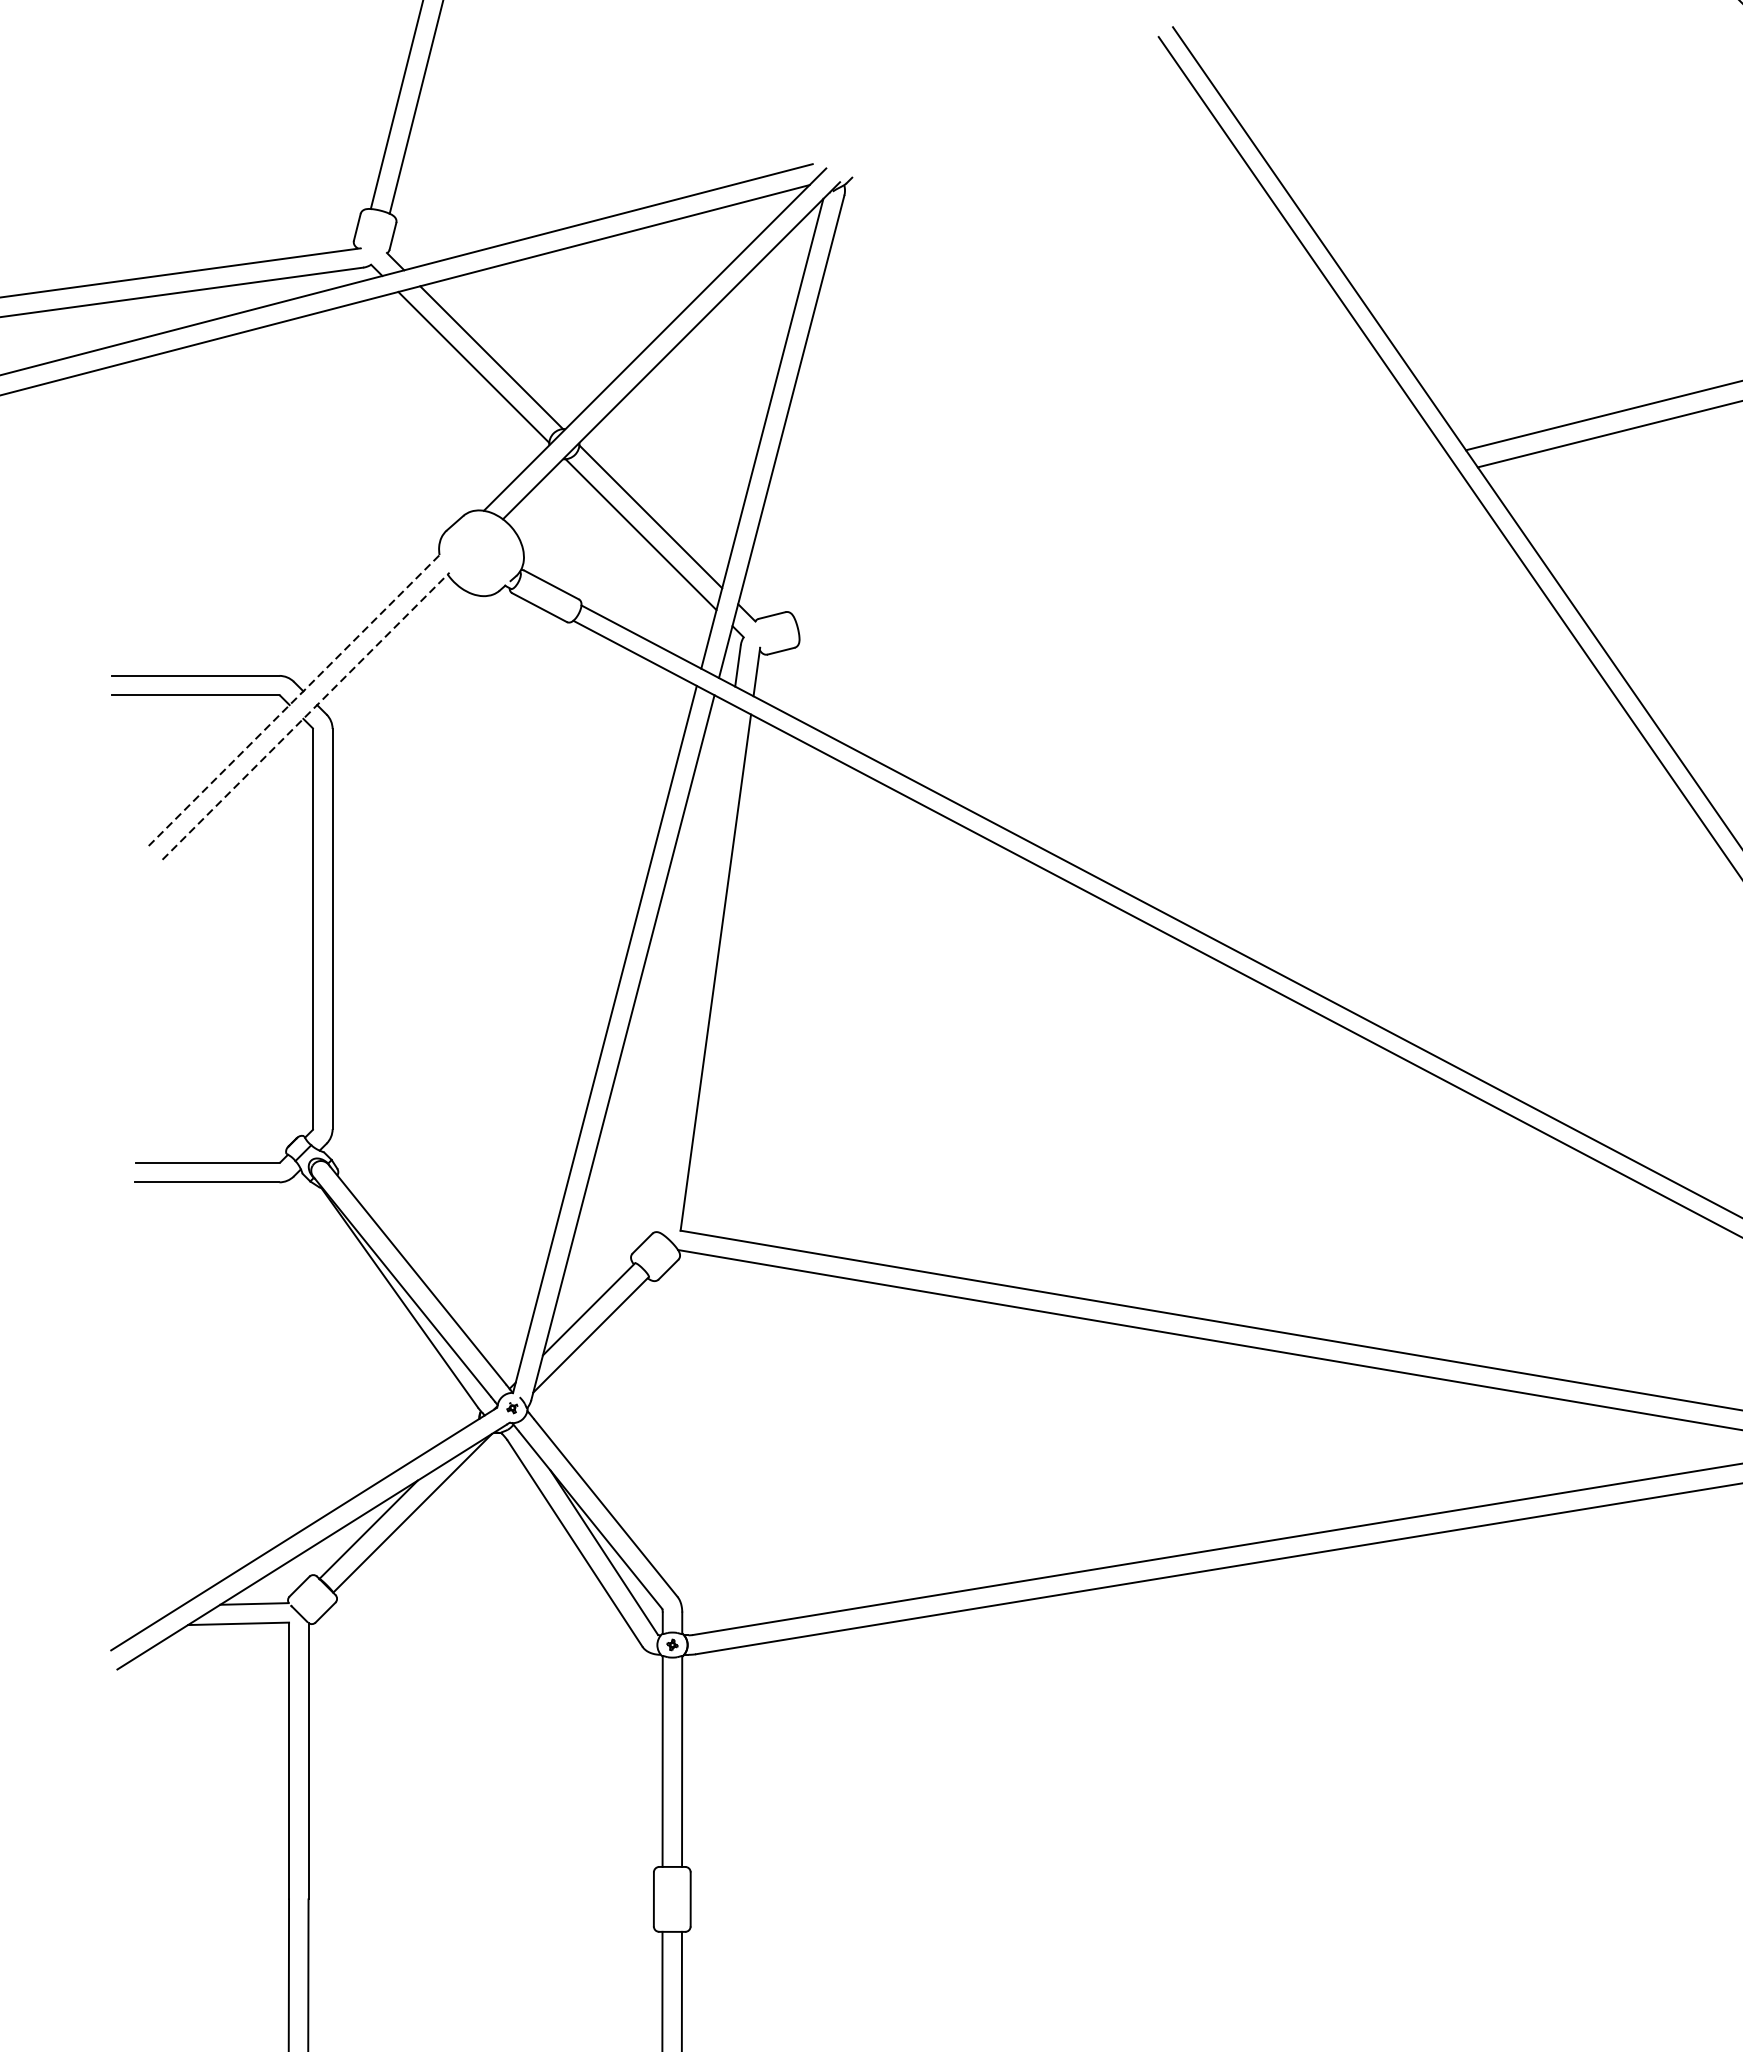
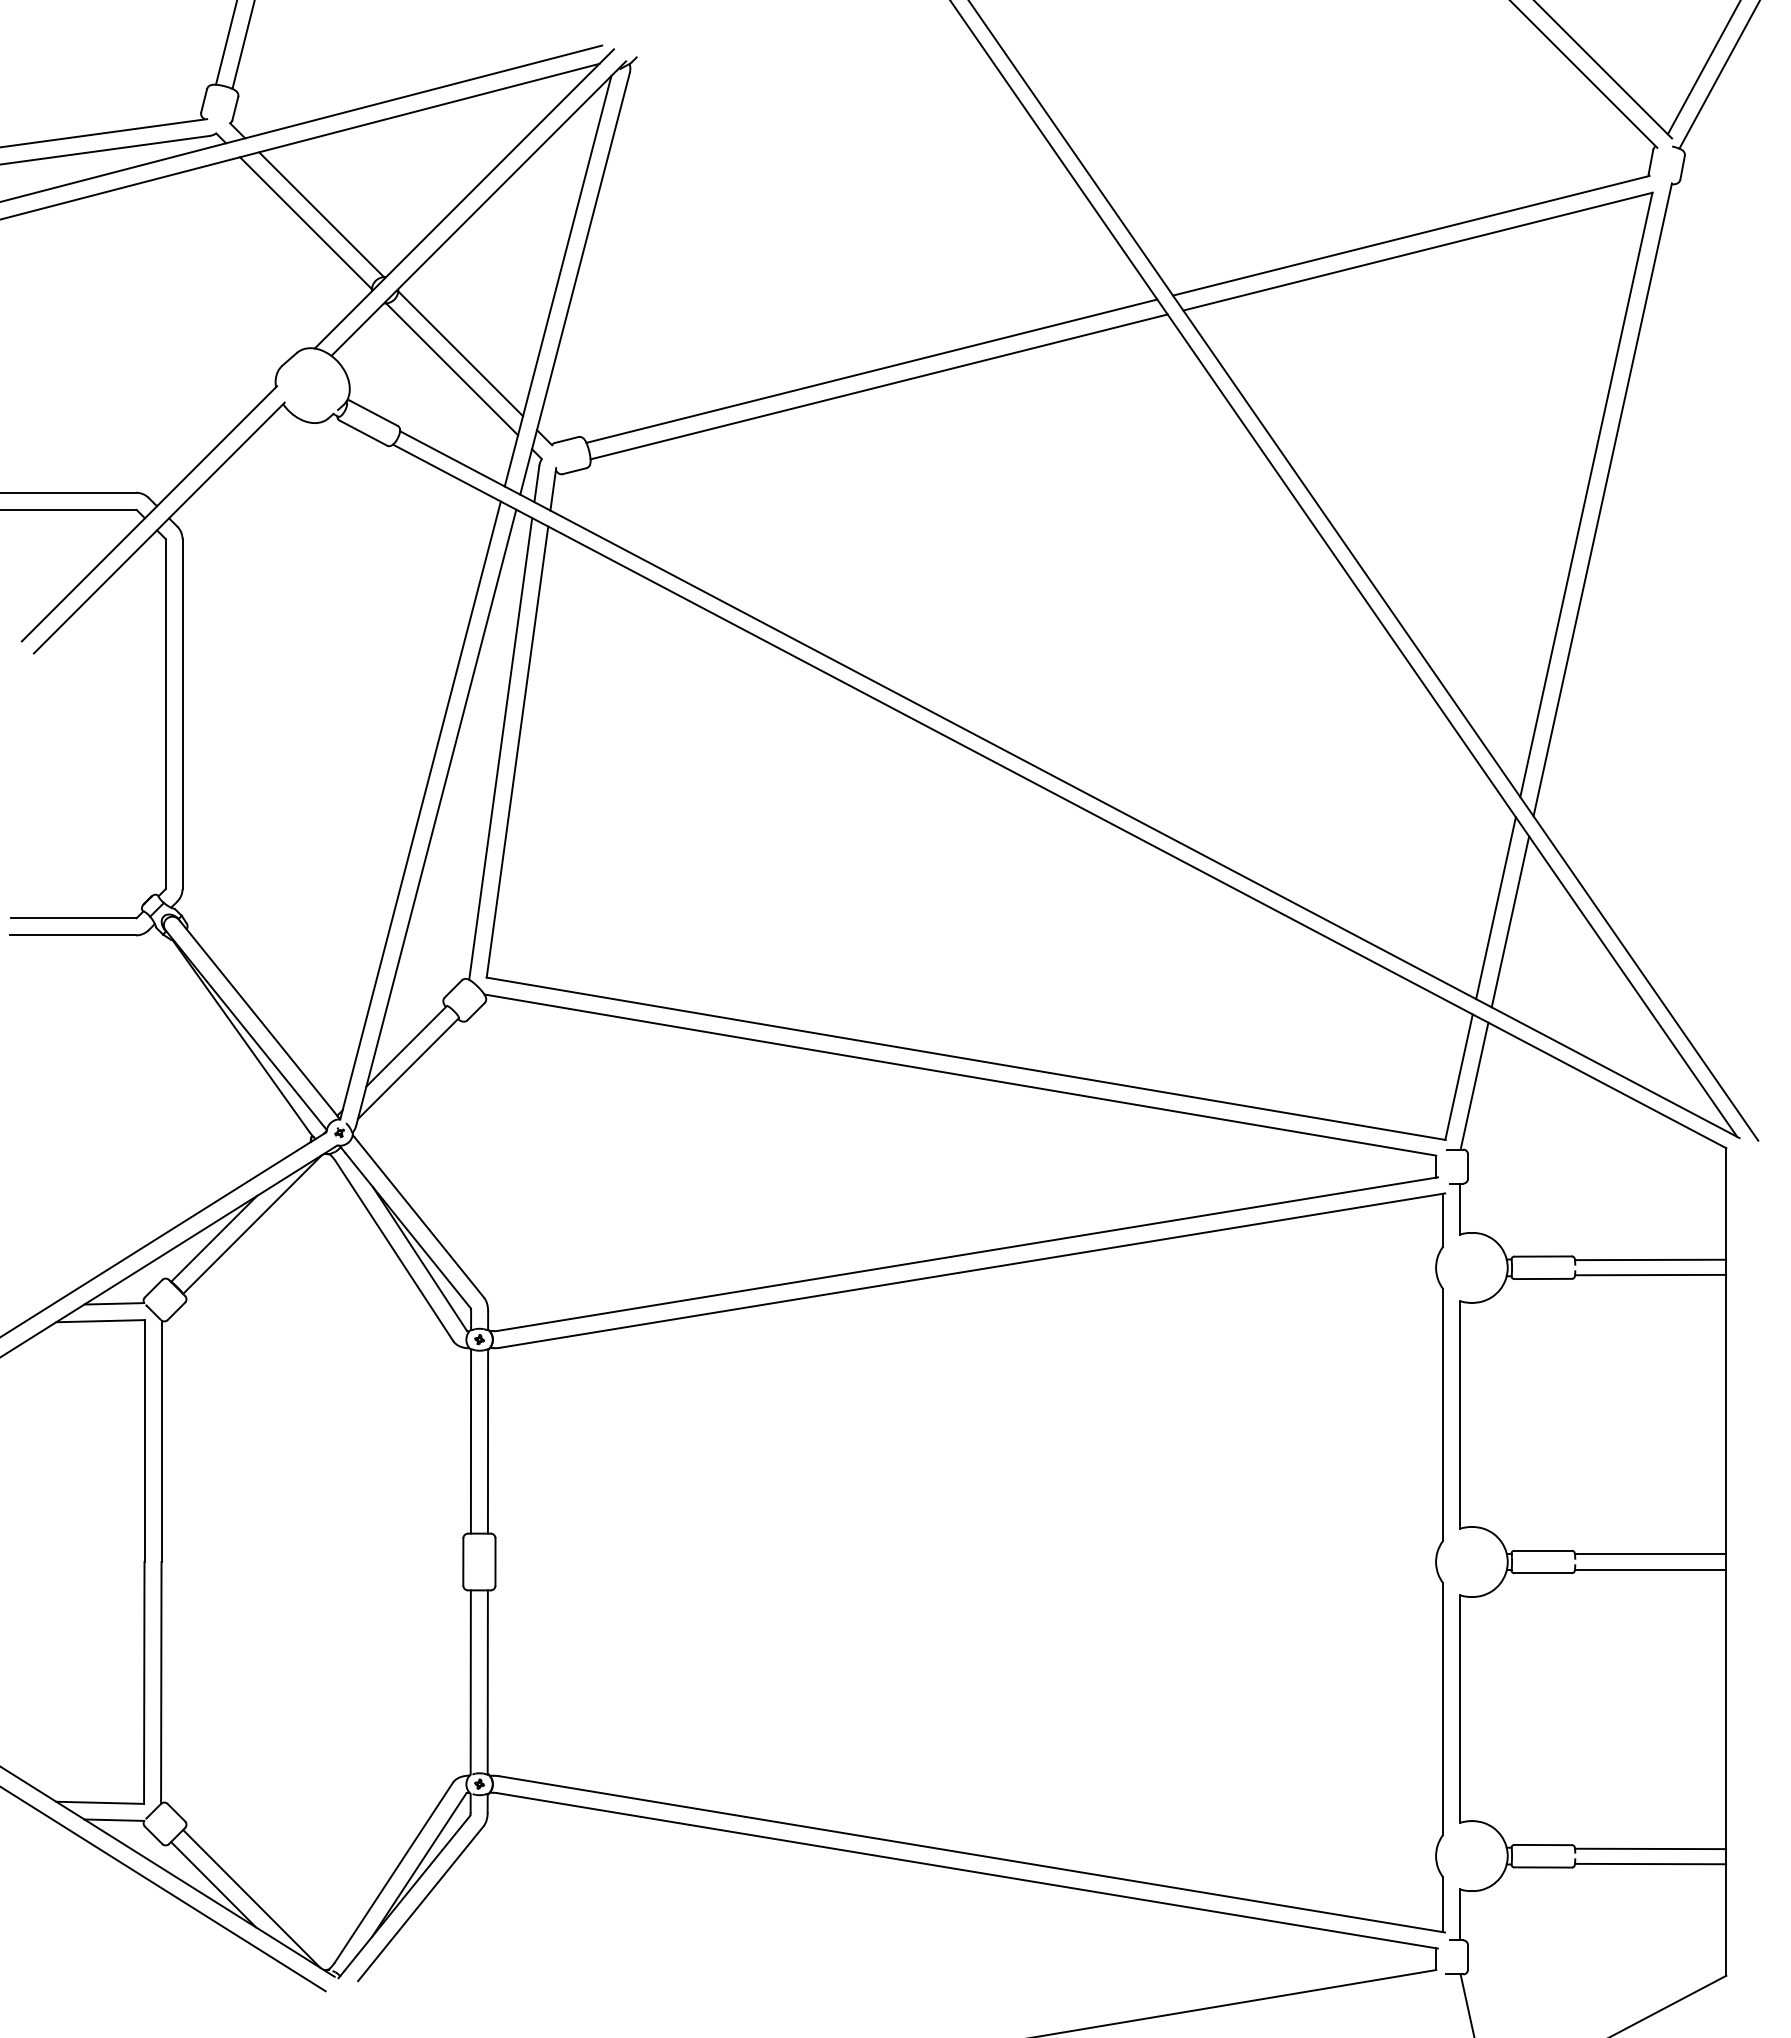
line: (1120, 535) -> (871, 370), added
line: (1128, 554) -> (878, 386), added
line: (294, 699) -> (149, 513), dashed -> solid
line: (306, 715) -> (159, 527), dashed -> solid
line: (696, 968) -> (500, 748), added

